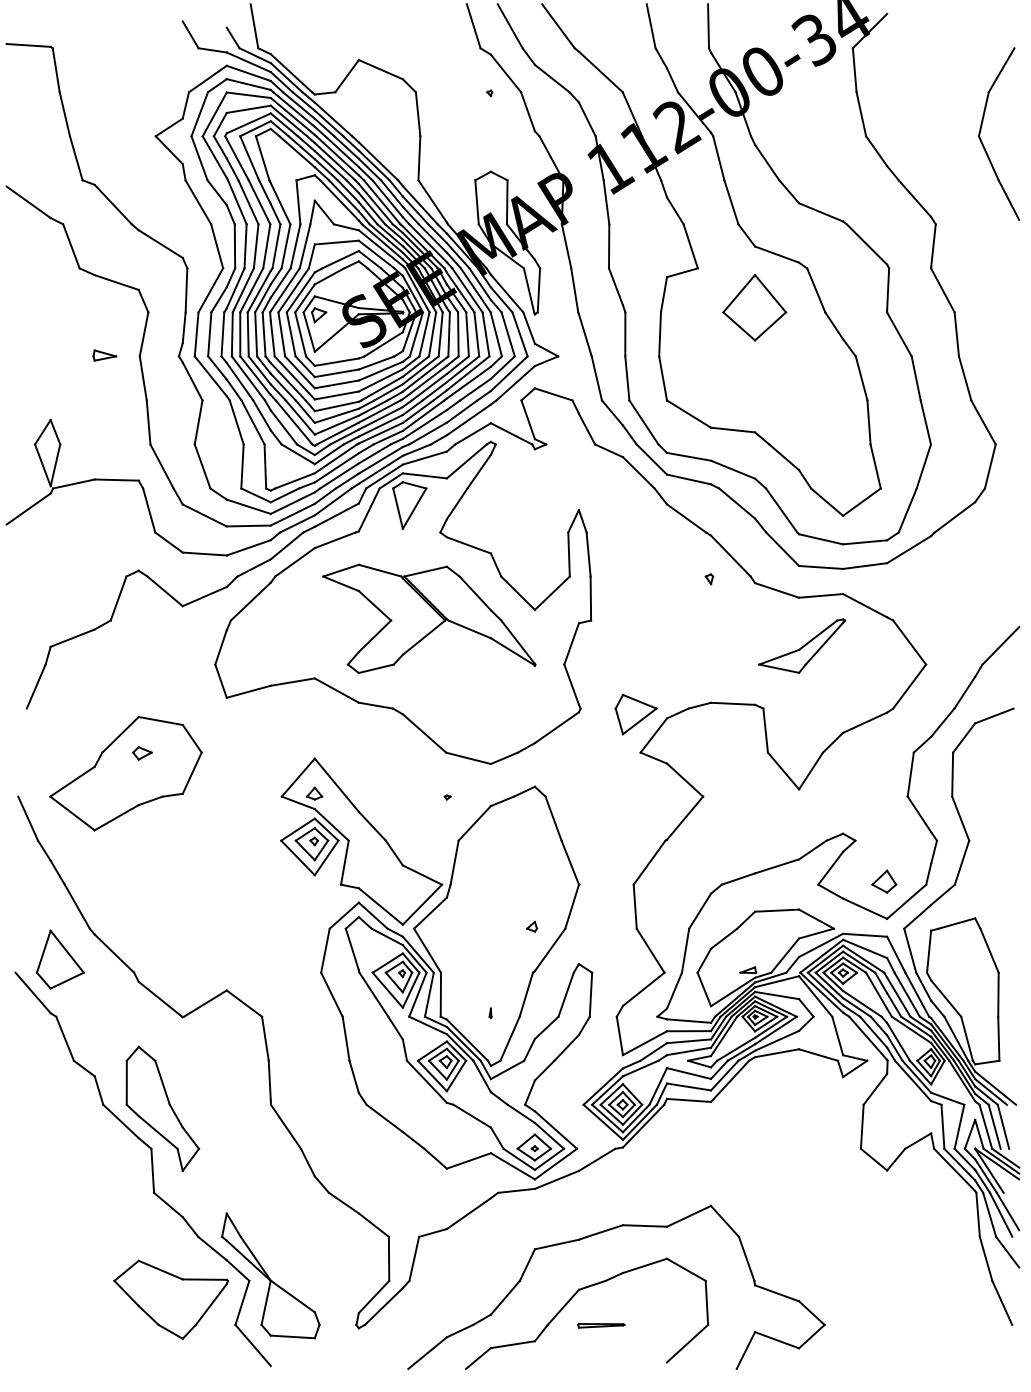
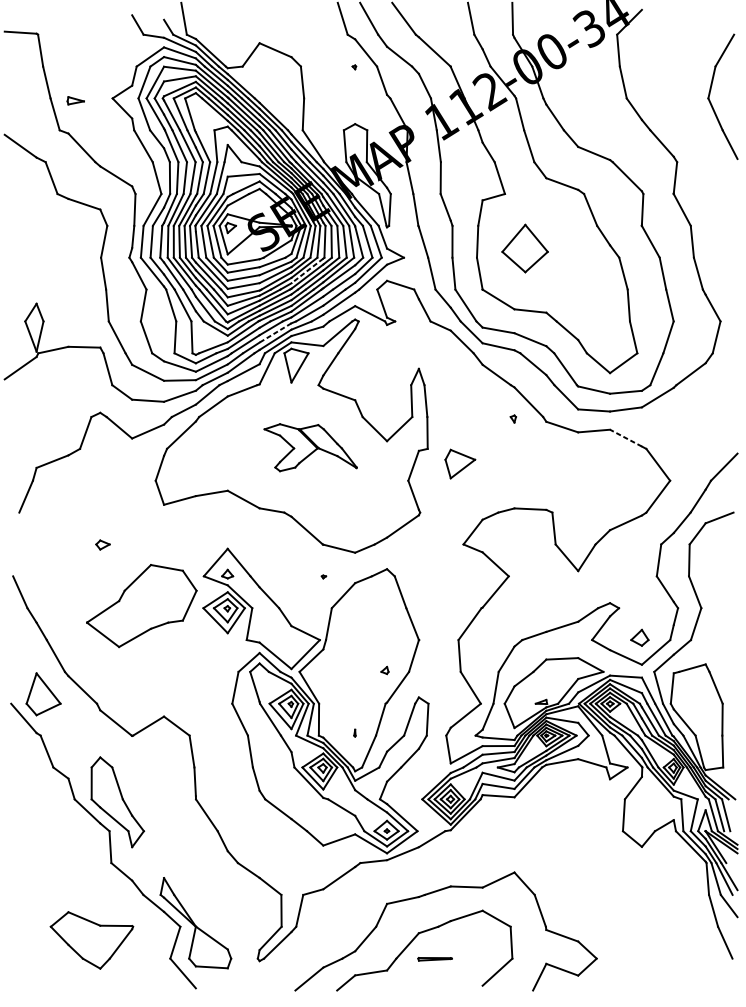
part: (754, 307) -> (524, 248), moved
part: (104, 355) -> (75, 100), moved
line: (424, 374) -> (307, 270), solid -> dashed
line: (380, 460) -> (275, 333), solid -> dashed
line: (865, 605) -> (626, 438), solid -> dashed
part: (429, 618) -> (310, 447), size x0.6
part: (802, 645) -> (580, 466), removed
part: (635, 714) -> (459, 464), moved
part: (125, 773) -> (141, 605), moved
part: (170, 1299) -> (91, 940), moved

